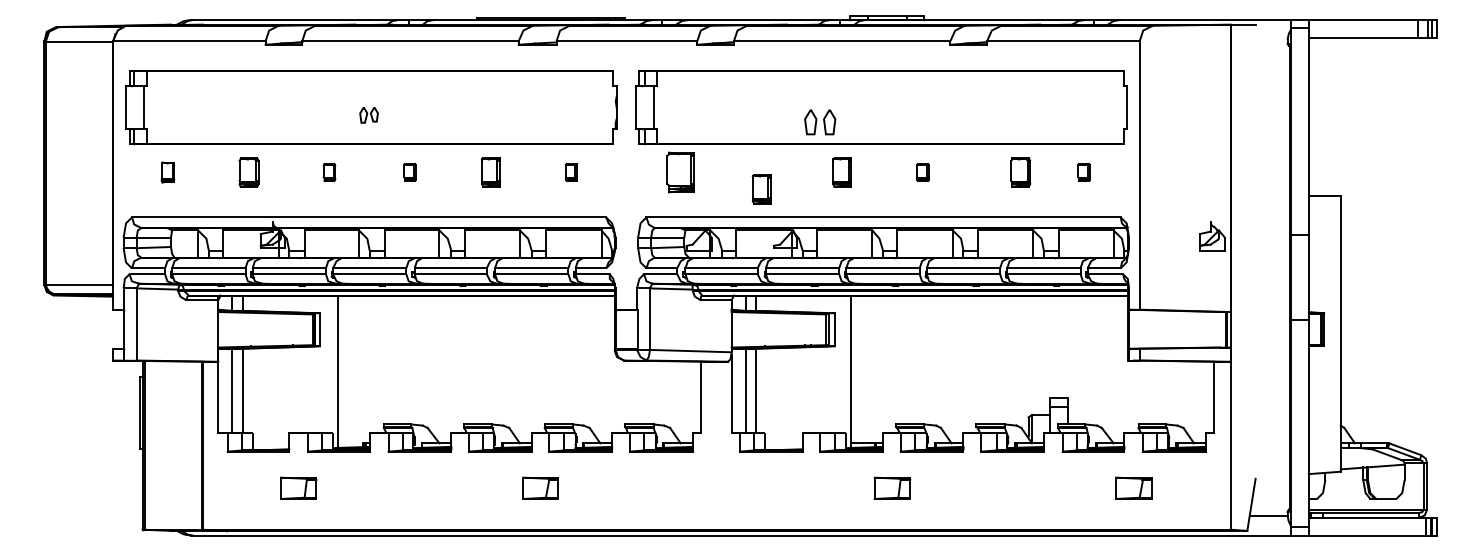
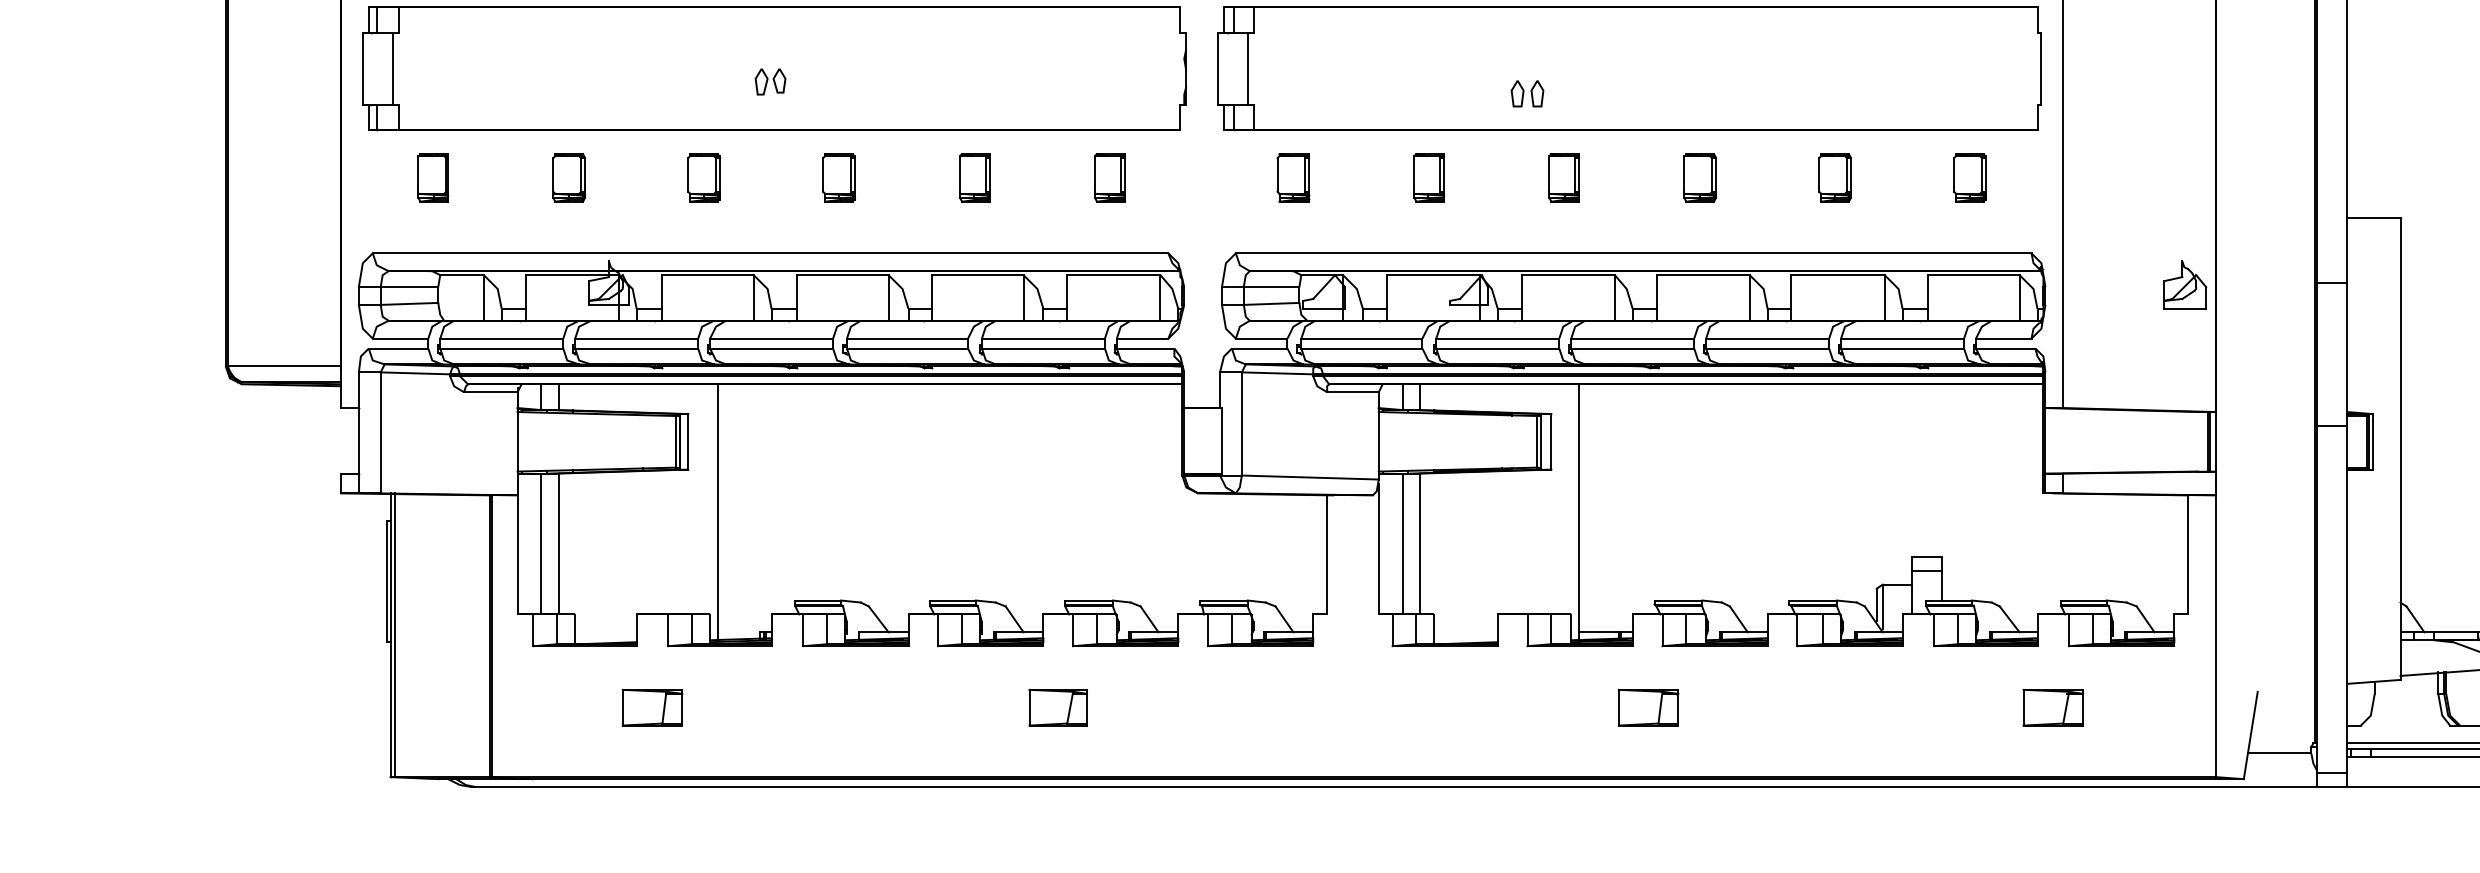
part: (820, 122) -> (1527, 94), size x0.62
part: (167, 172) -> (432, 177), size x1.43
part: (329, 172) -> (704, 177), size x1.67
part: (409, 172) -> (838, 177), size x1.67
part: (571, 172) -> (1110, 177), size x1.67
part: (680, 172) -> (1292, 177), size x0.71
part: (922, 172) -> (1698, 177), size x1.67
part: (1020, 172) -> (1834, 177), moved
part: (1083, 172) -> (1969, 177), size x1.67
part: (761, 189) -> (1428, 177), moved

